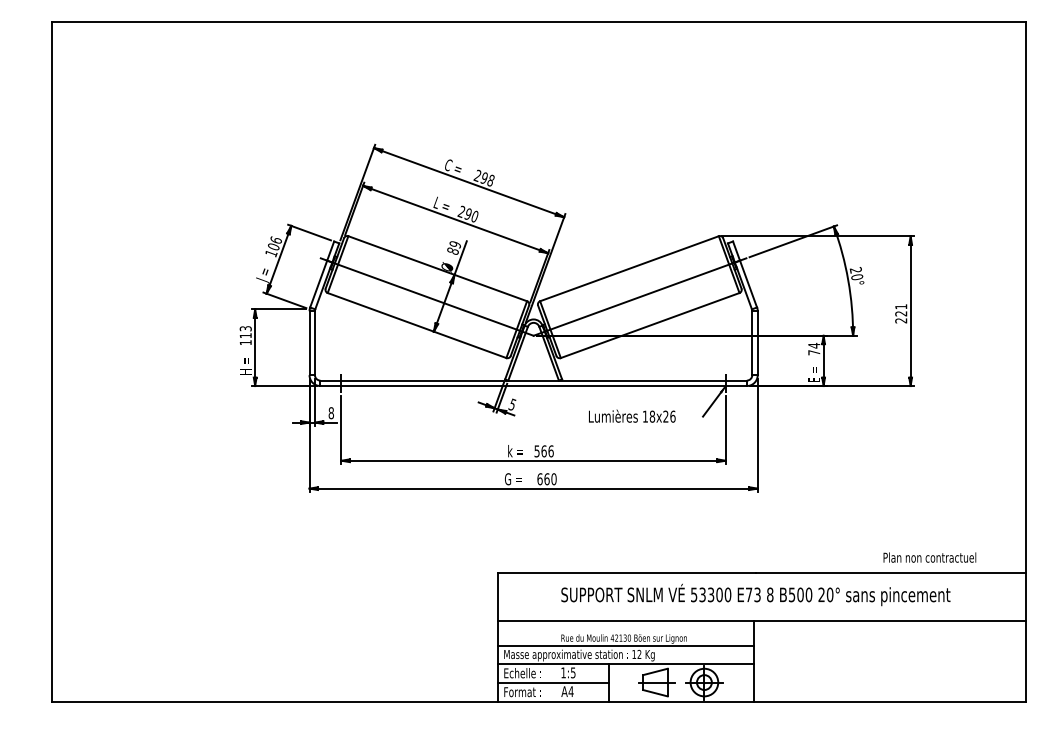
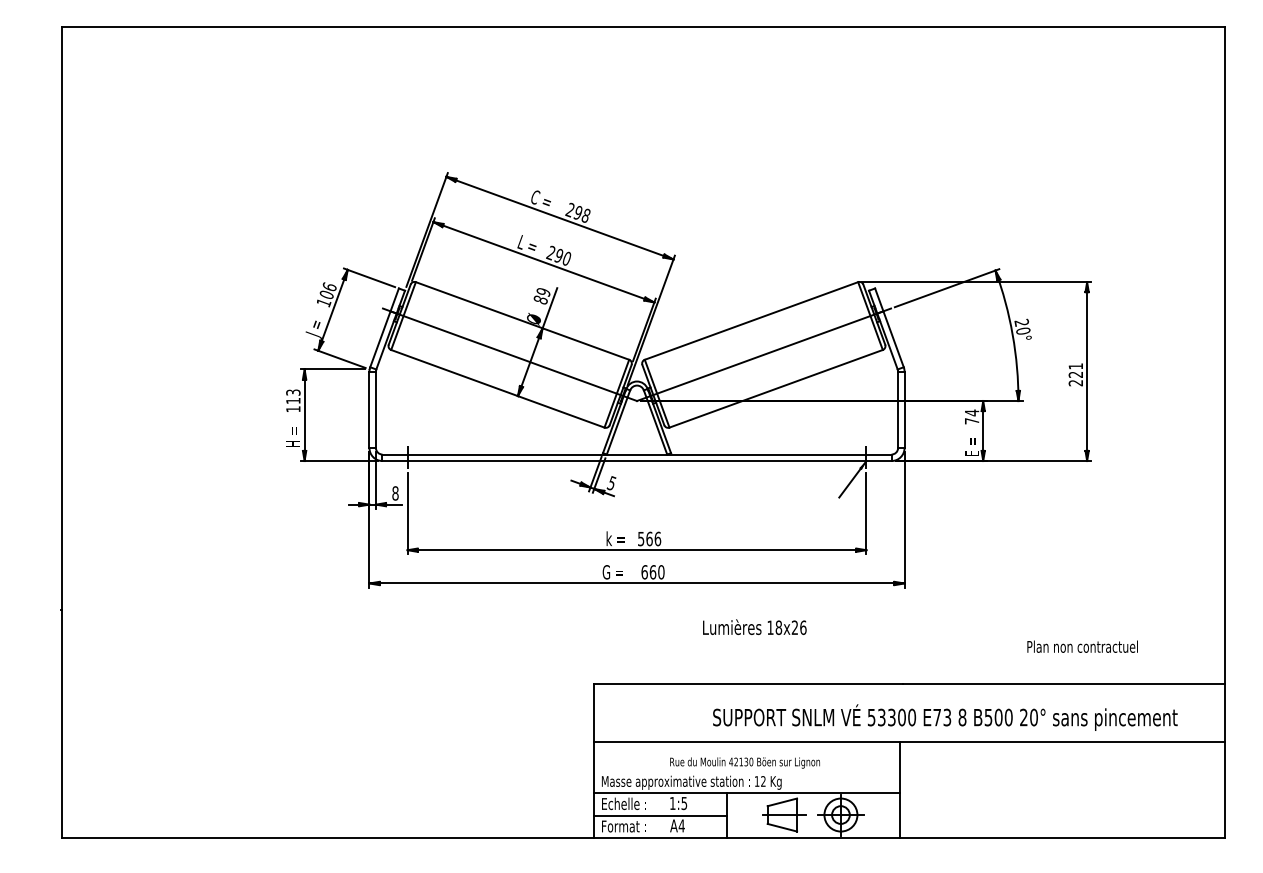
text: (632, 415) -> (755, 626), moved
text: (929, 557) -> (1082, 646), moved
text: (755, 594) -> (944, 717), moved
line: (625, 645) -> (746, 770), removed

